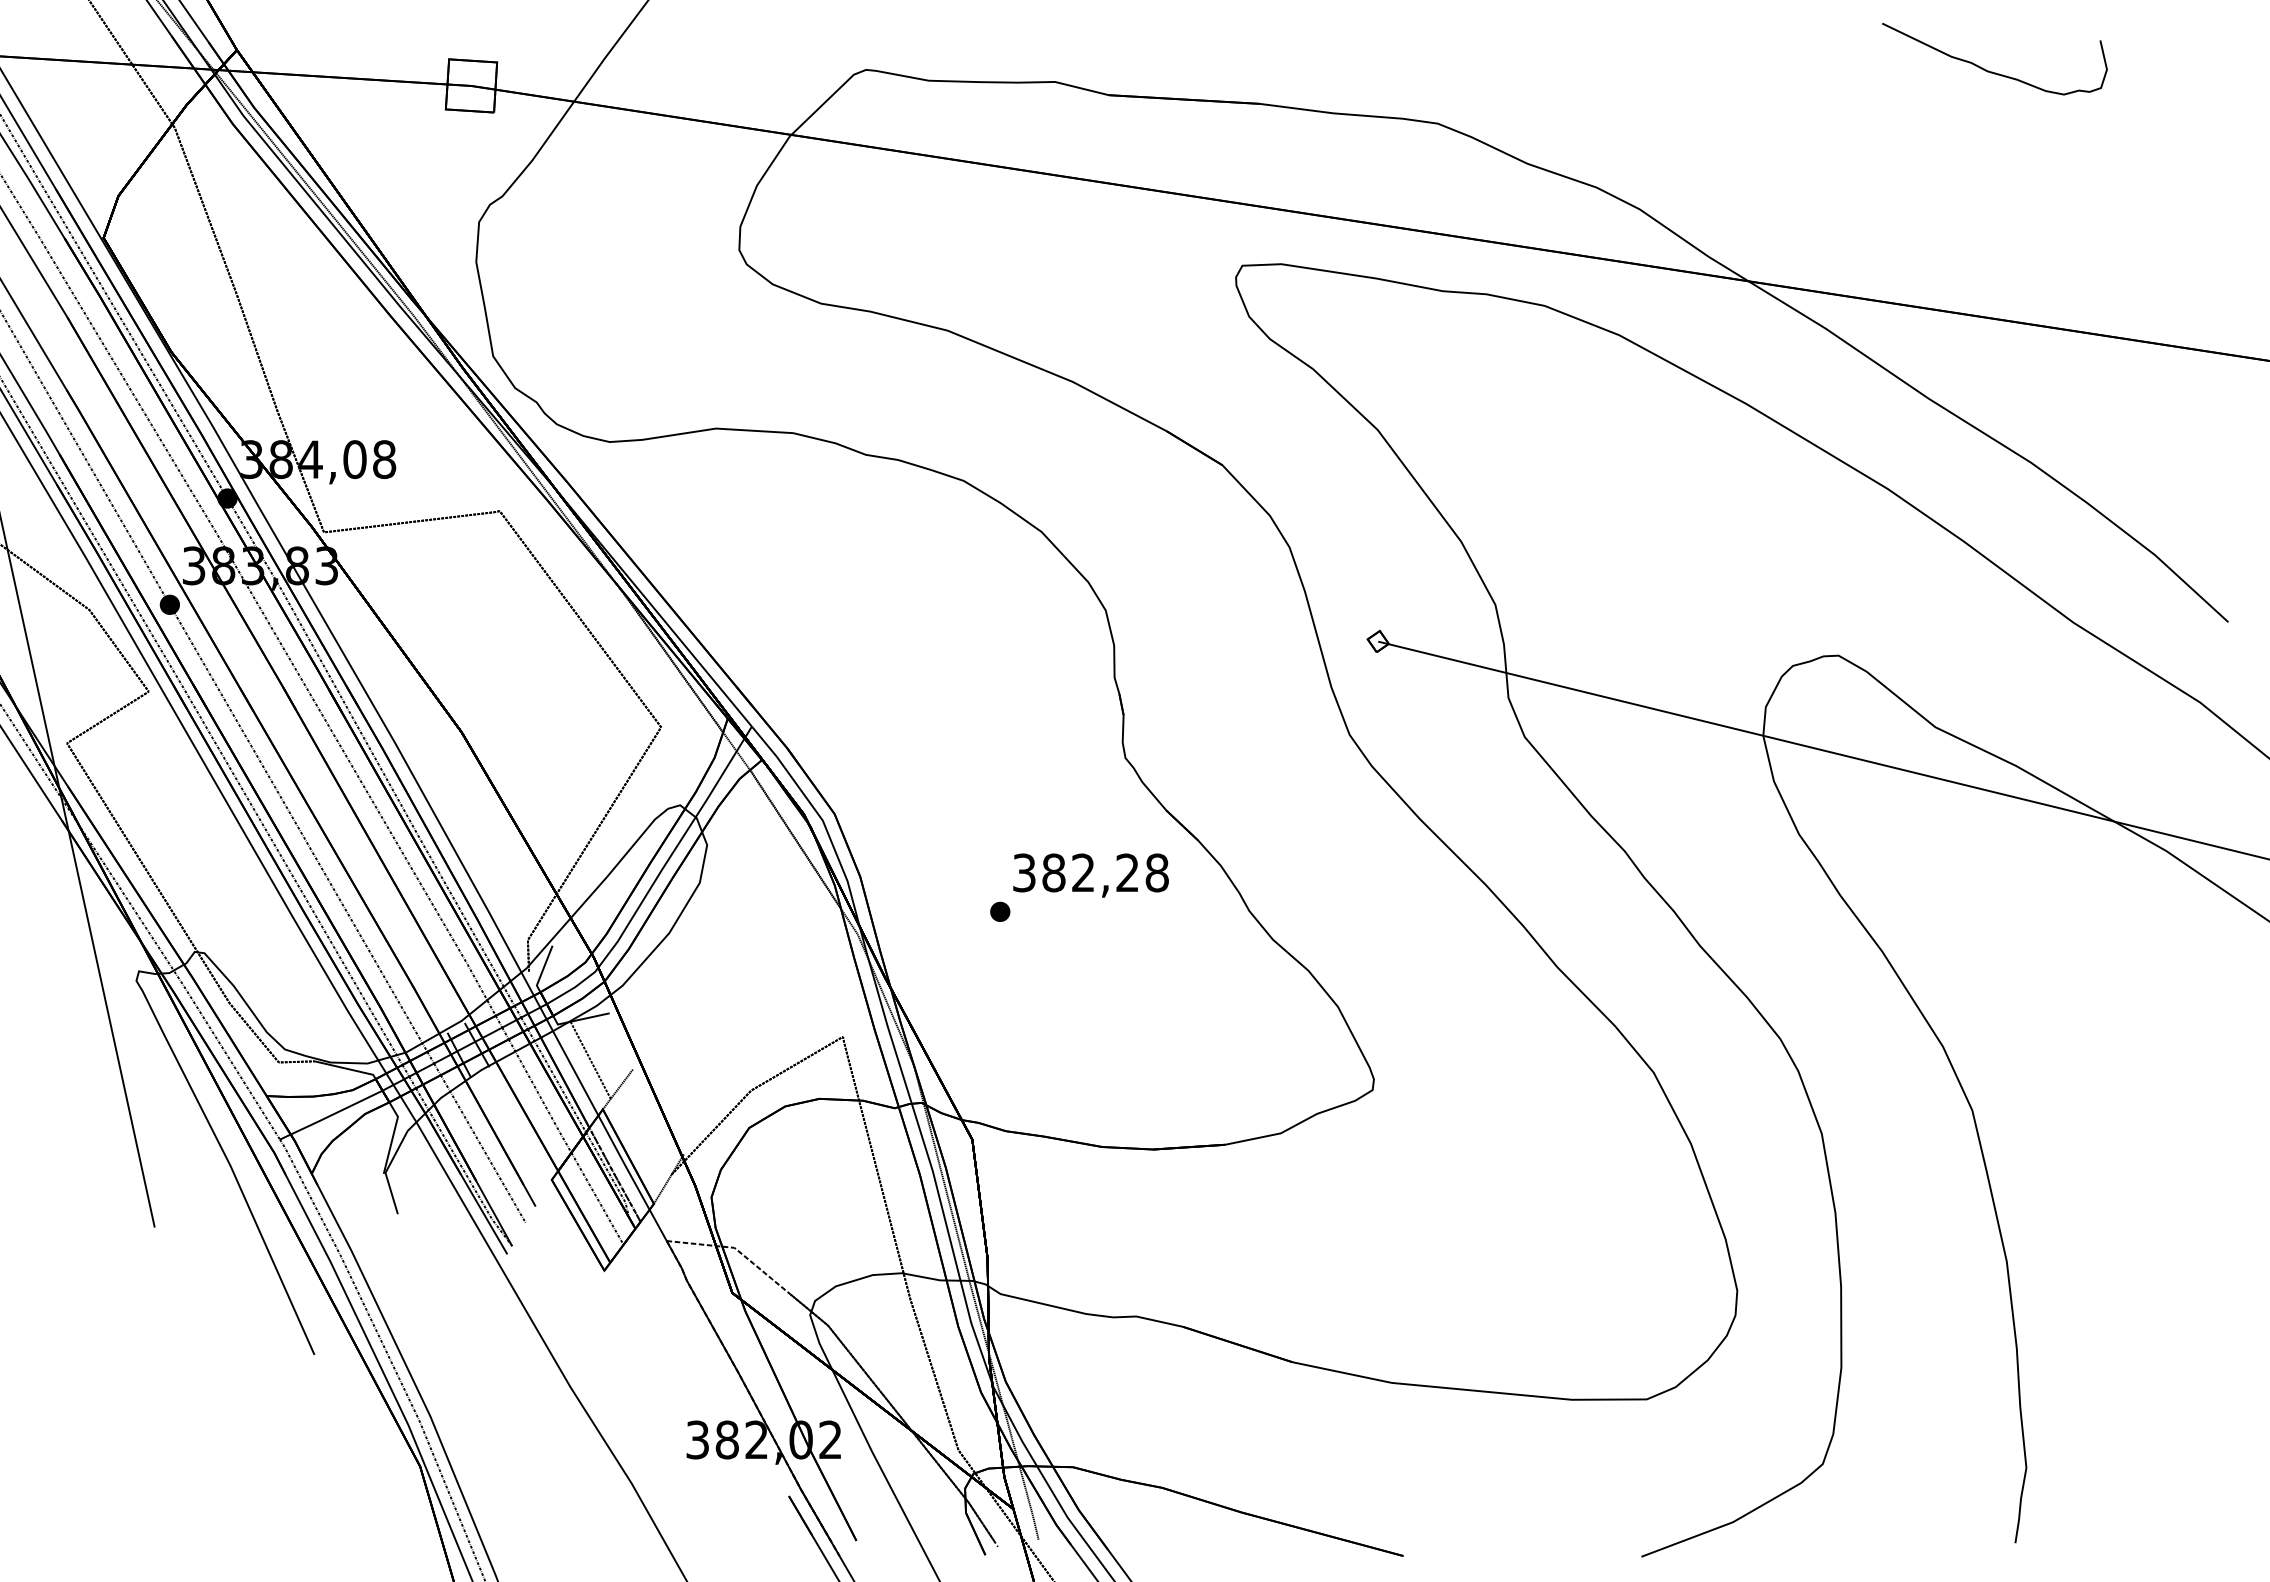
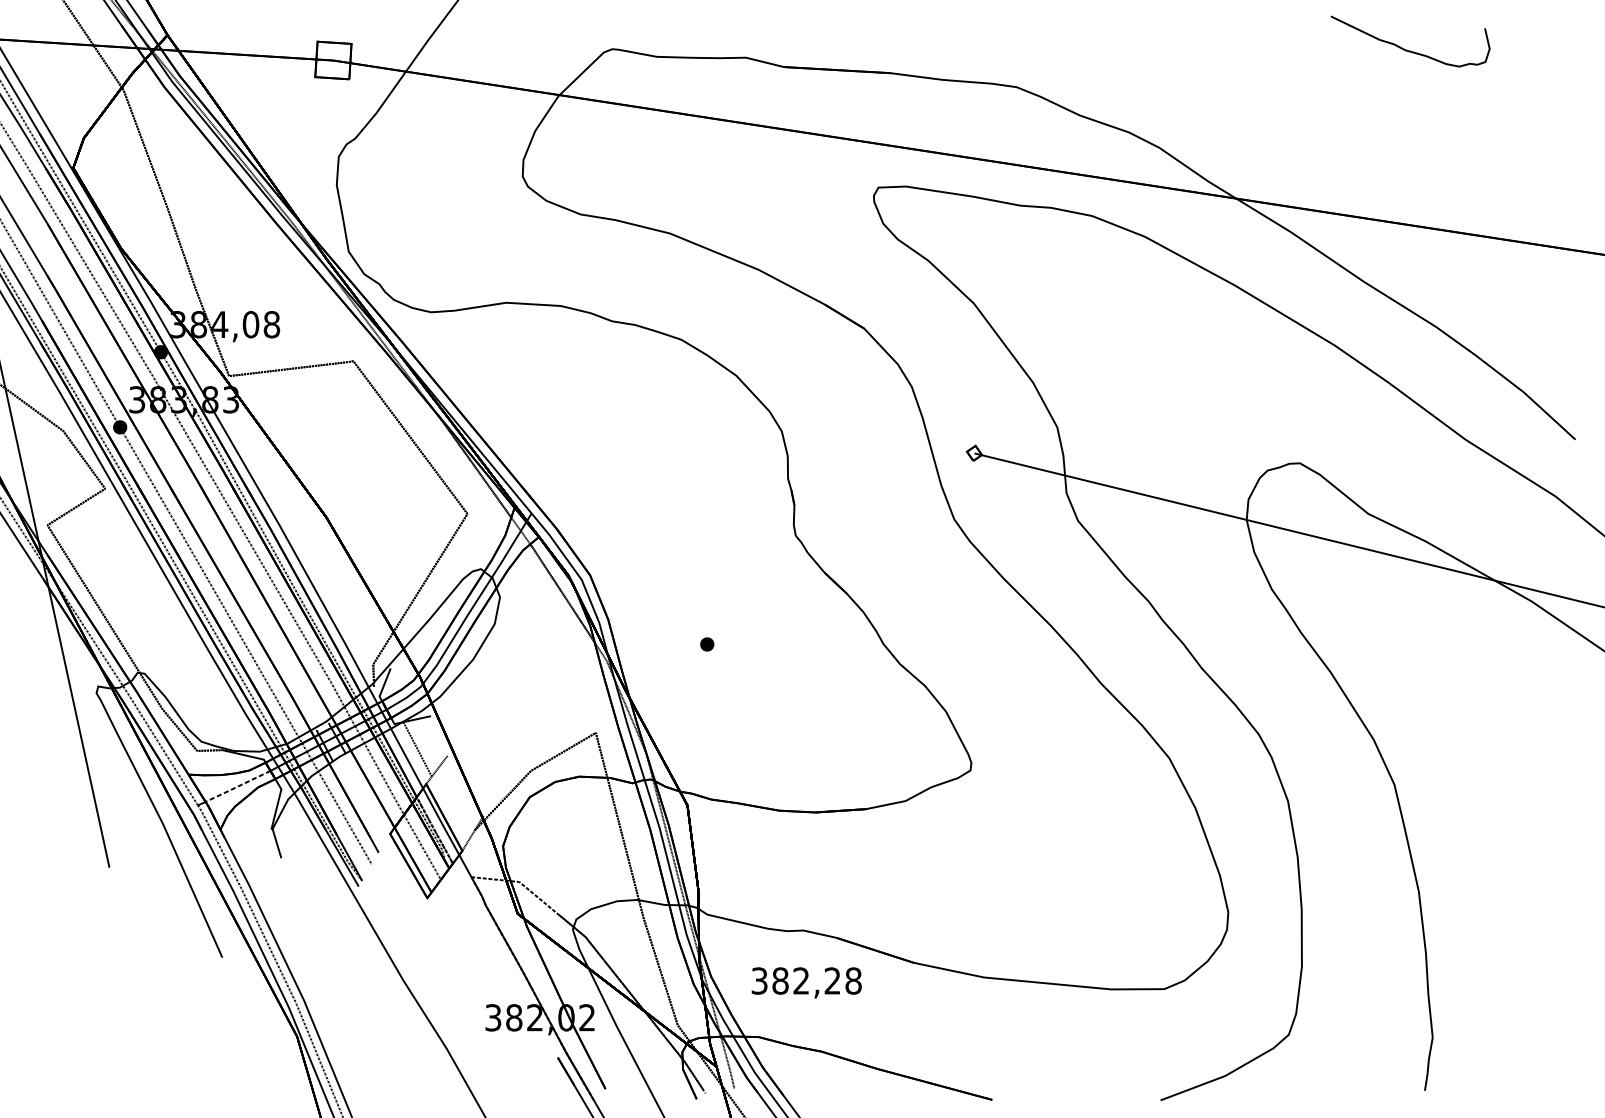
text: (1090, 875) -> (806, 982), moved
line: (336, 1113) -> (237, 787), solid -> dashed

